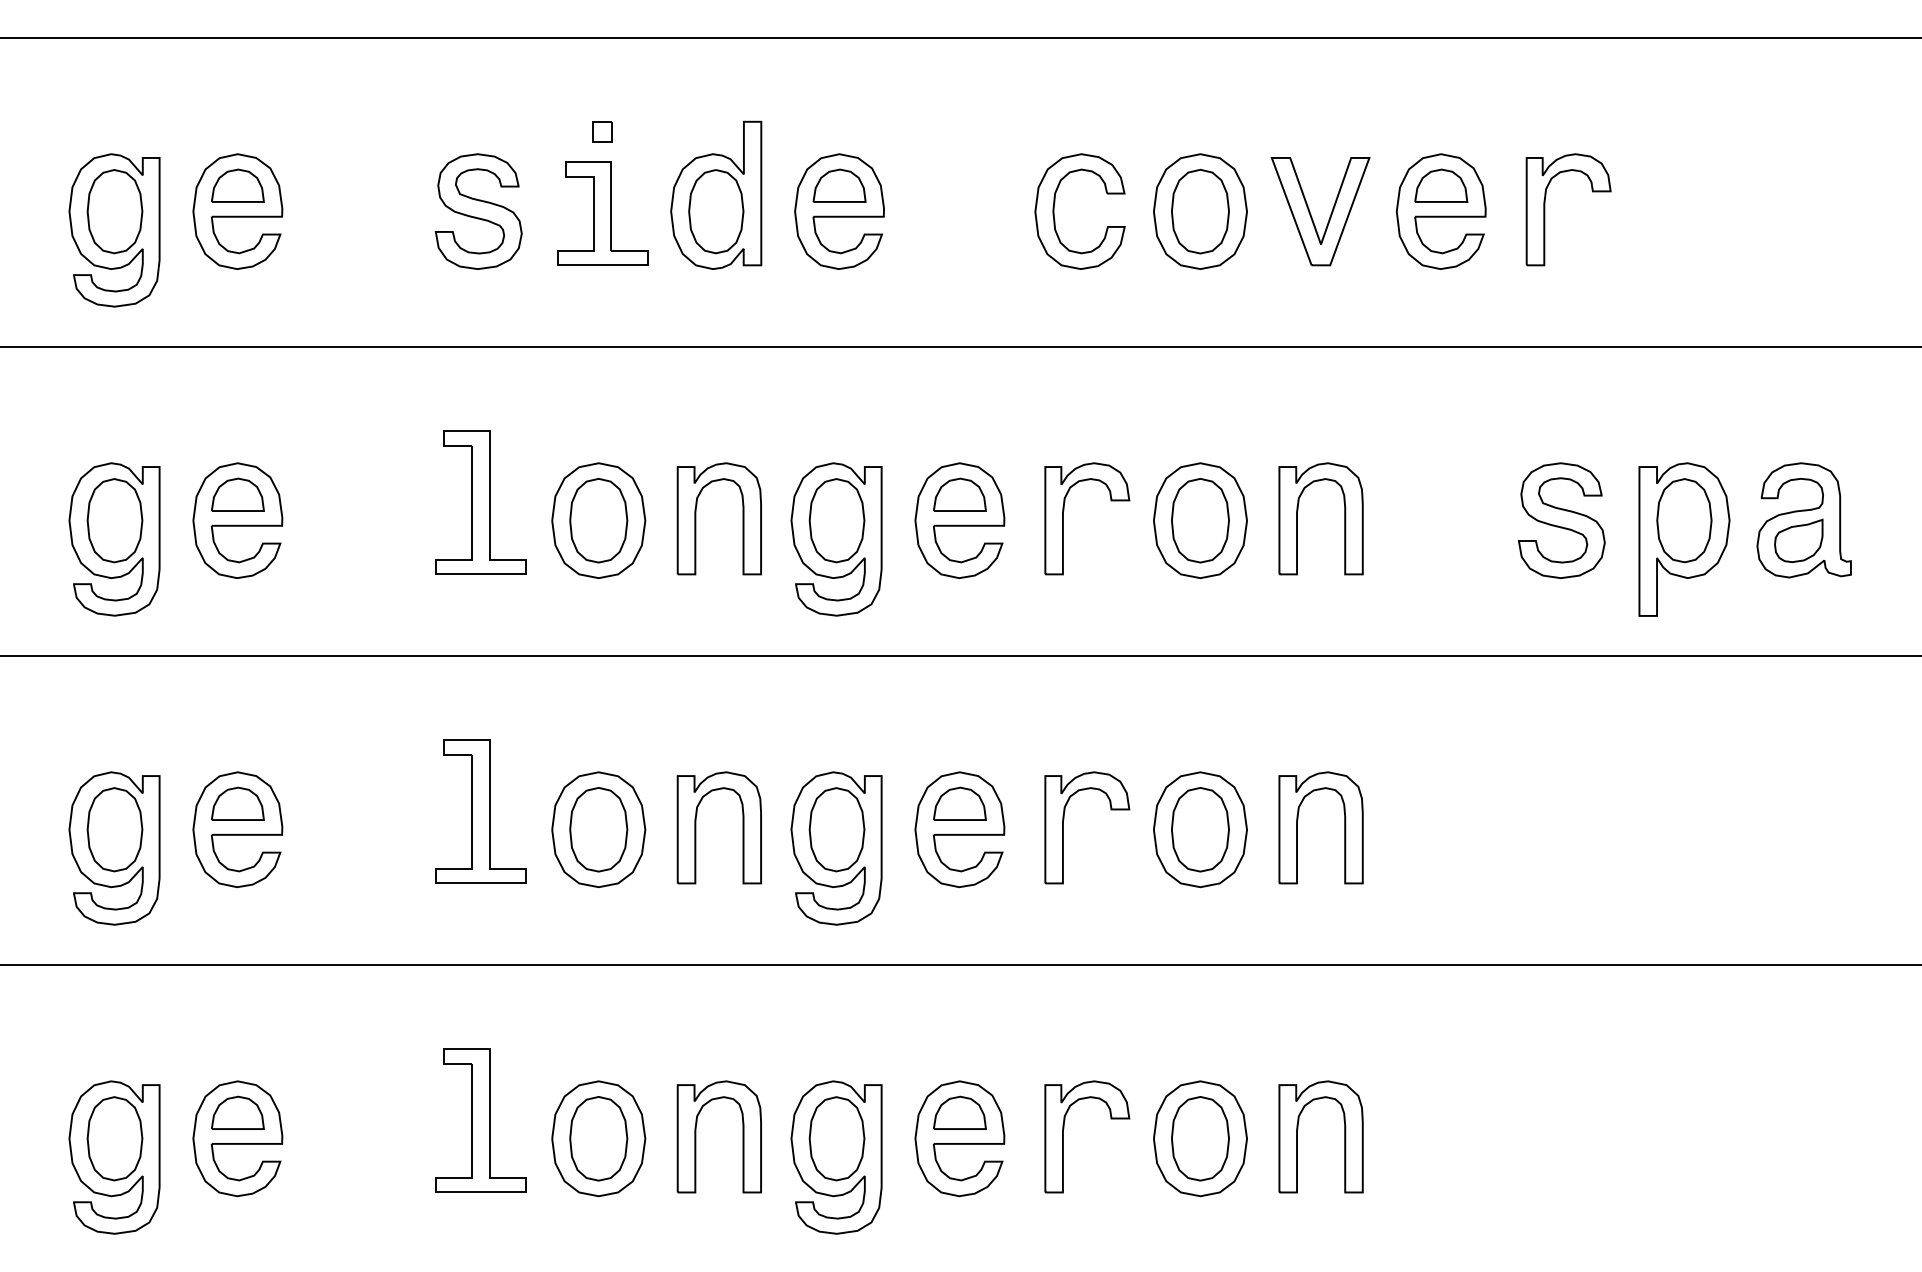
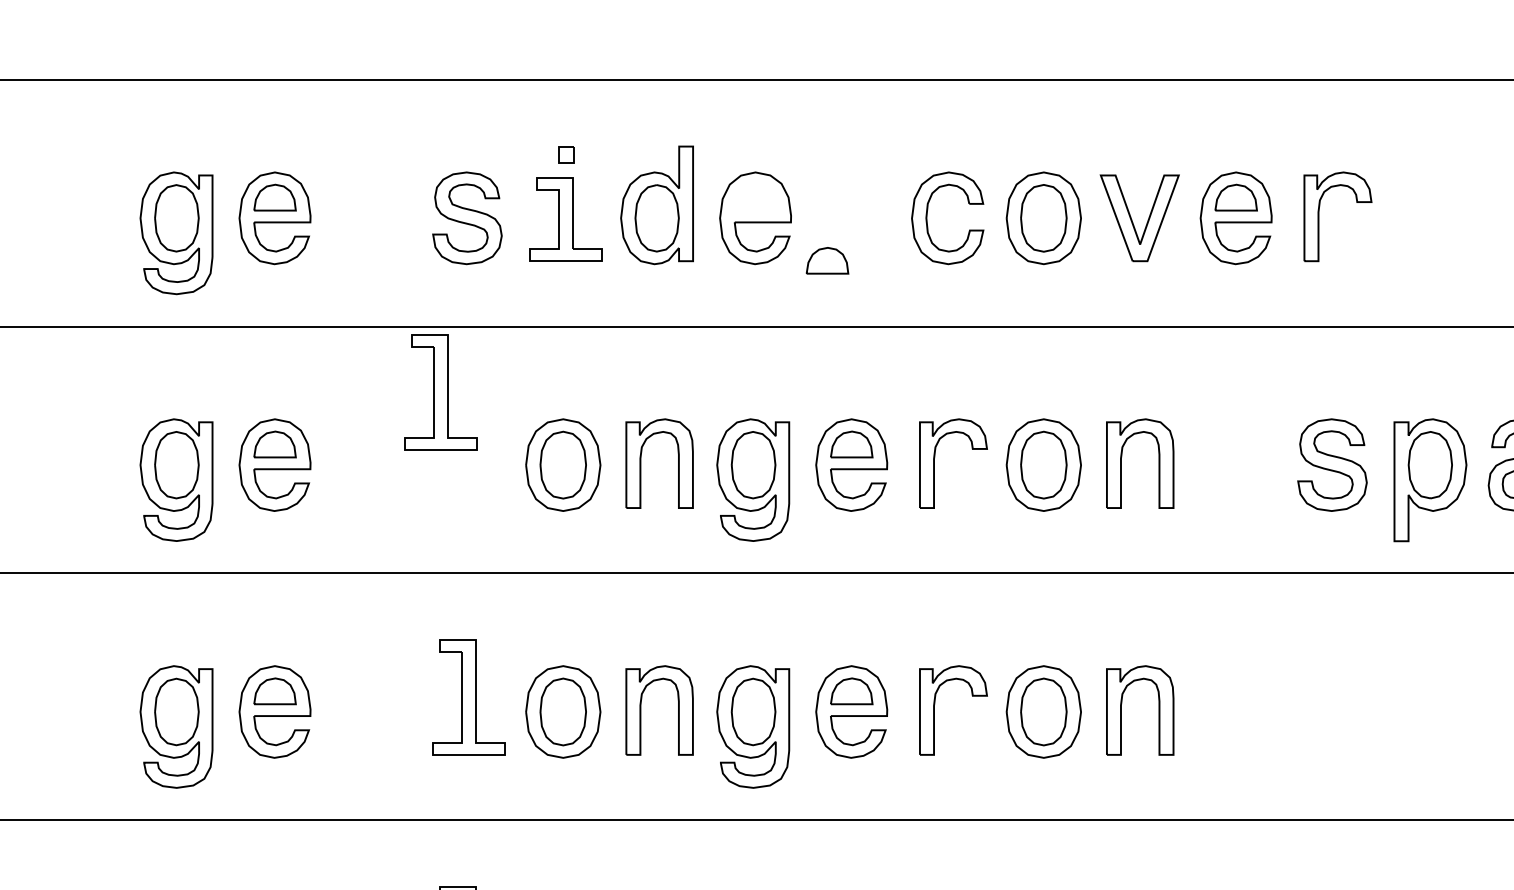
part: (839, 185) -> (827, 260), moved
part: (480, 502) -> (440, 392), moved

